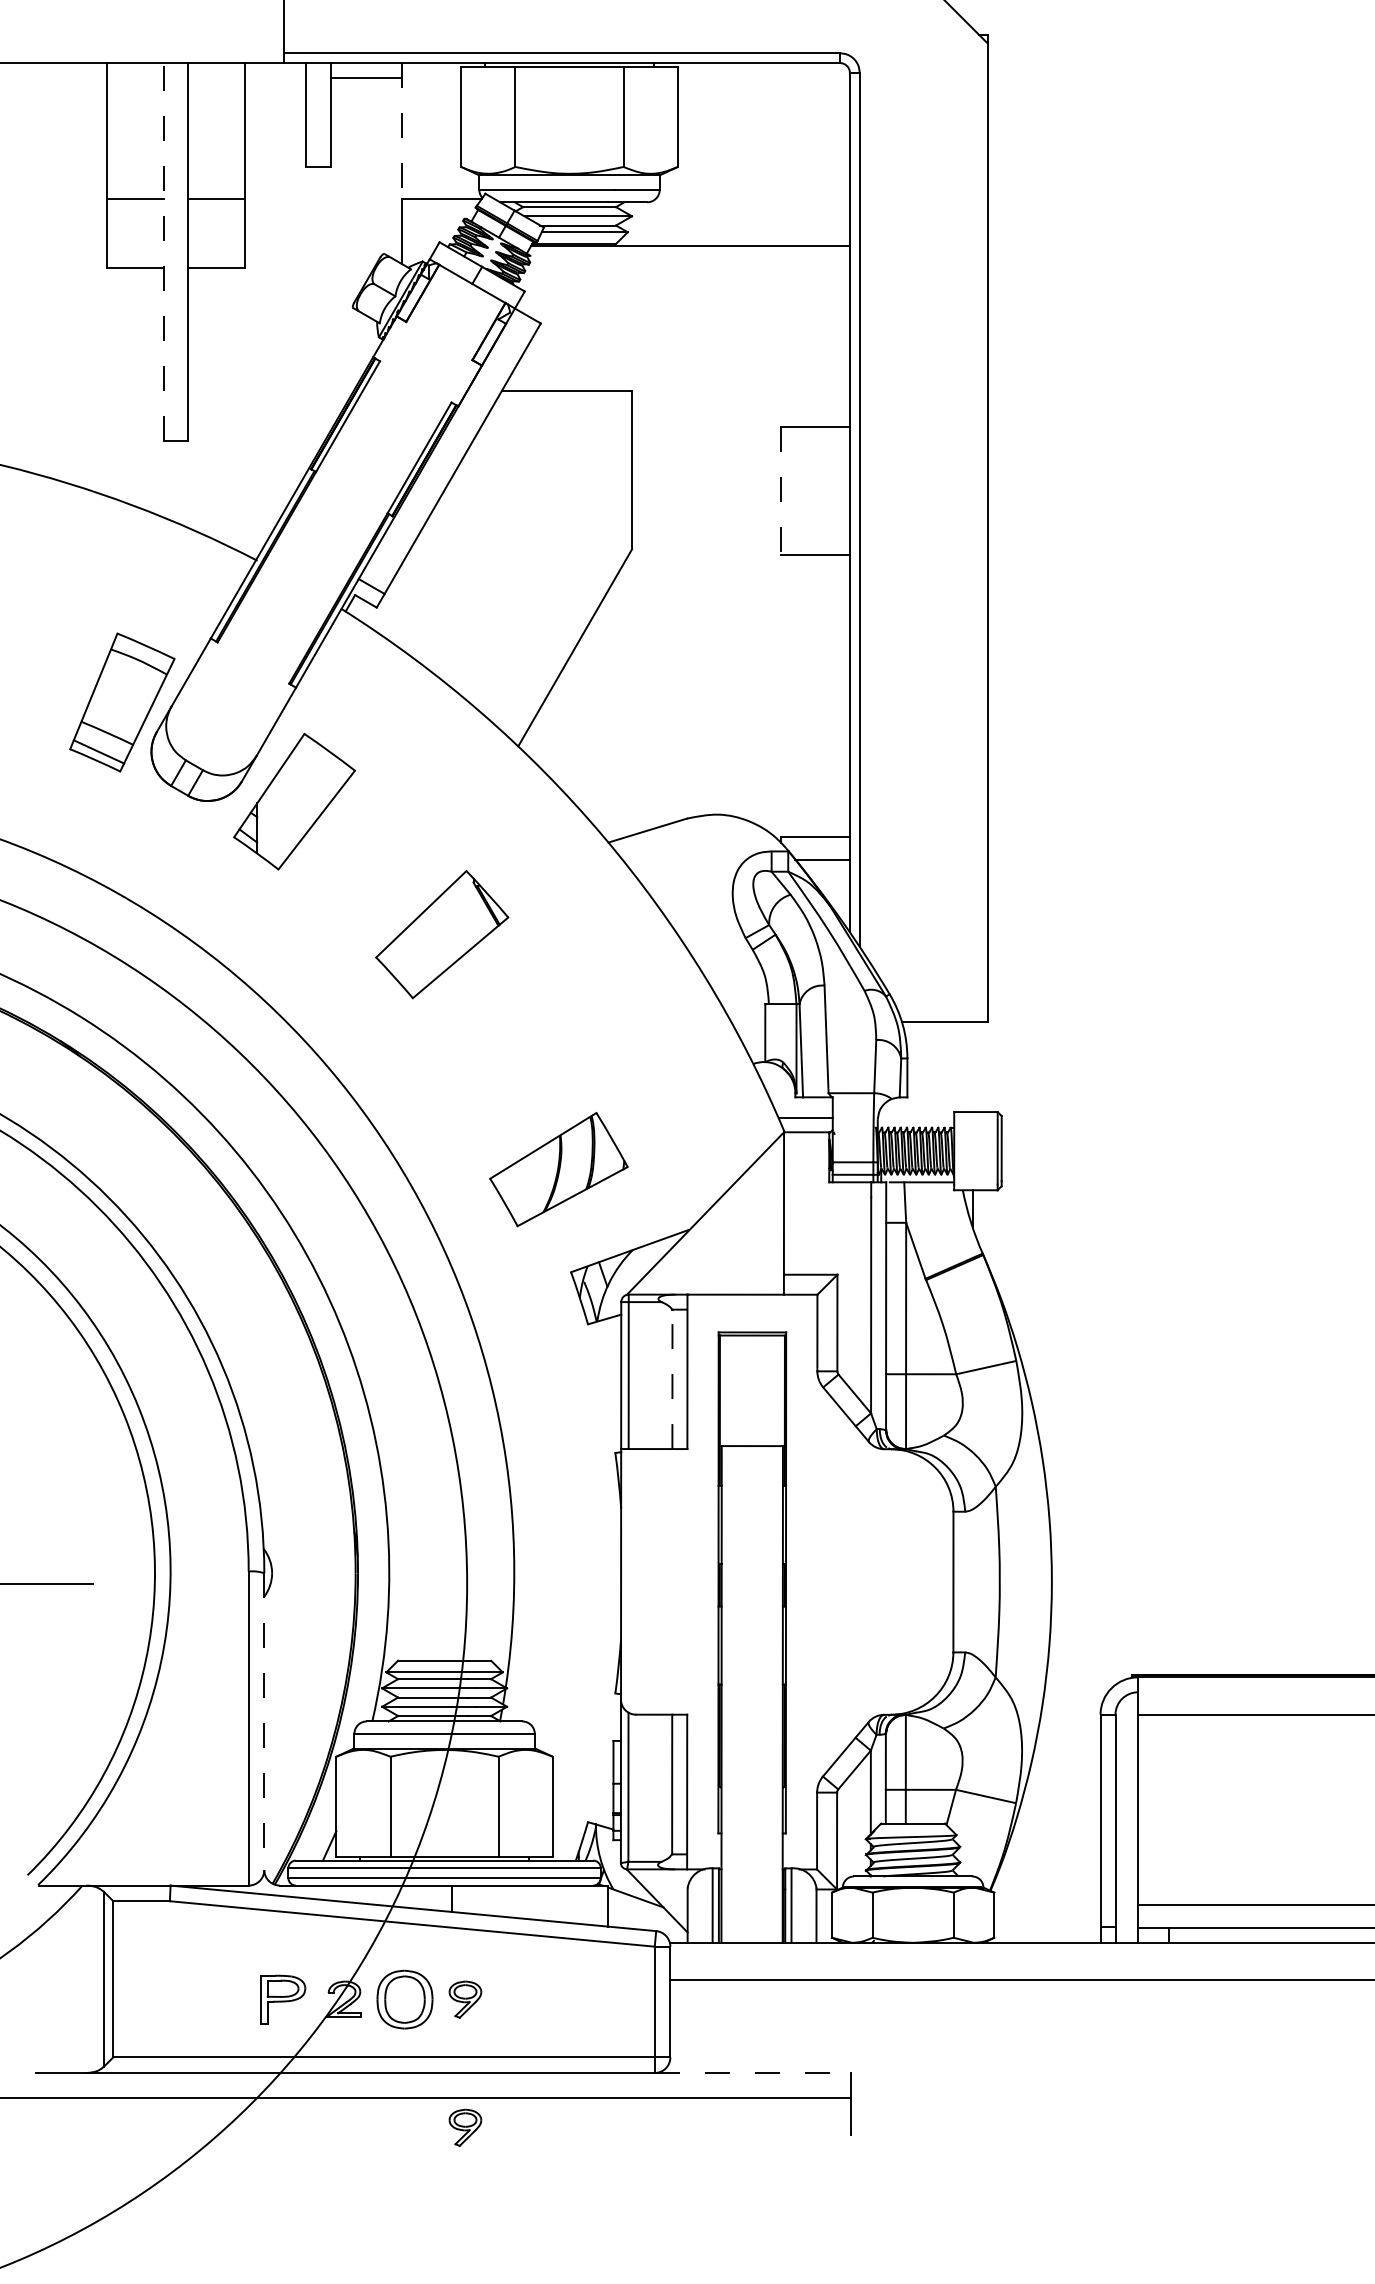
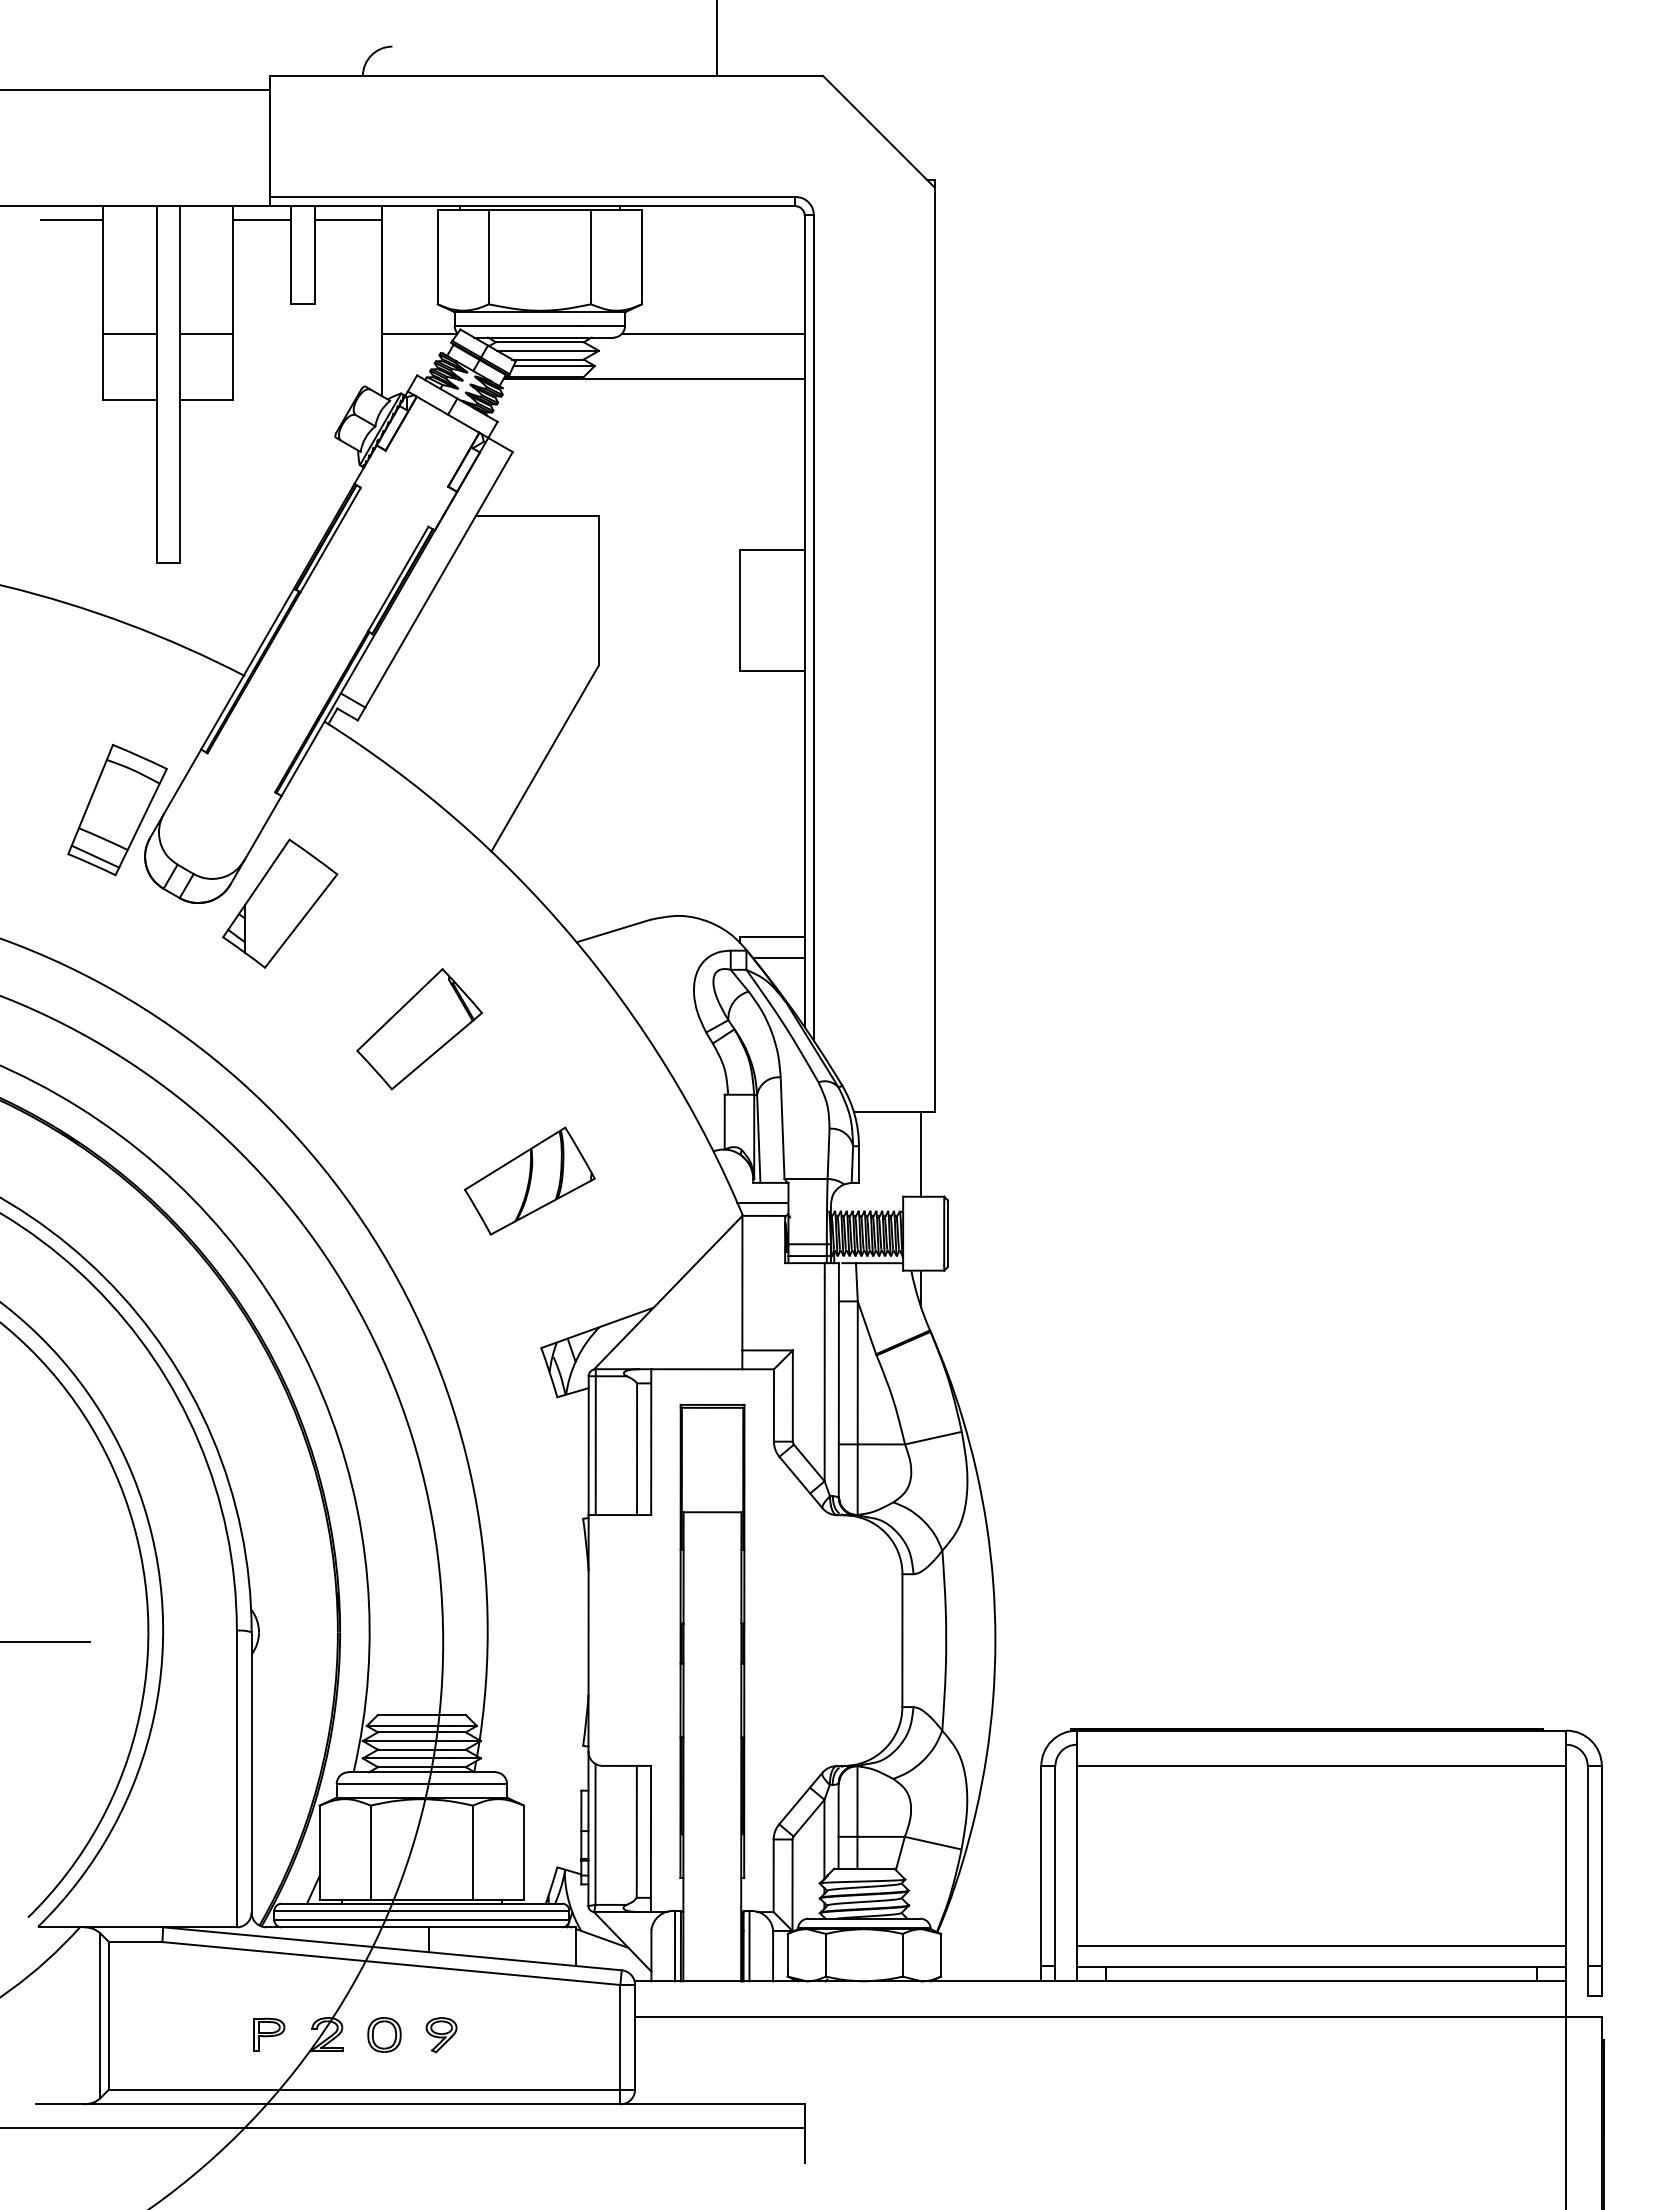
line: (73, 78) -> (71, 220), added
line: (275, 78) -> (262, 220), added
line: (401, 131) -> (381, 270), dashed -> solid
line: (752, 198) -> (712, 334), added
line: (163, 250) -> (156, 383), dashed -> solid
line: (780, 491) -> (739, 610), dashed -> solid
line: (972, 1067) -> (920, 1154), added
part: (558, 1168) -> (529, 1180), moved
line: (672, 1379) -> (637, 1449), dashed -> solid
line: (264, 1721) -> (251, 1772), dashed -> solid
part: (283, 1999) -> (269, 2034), size x0.71
part: (405, 1999) -> (384, 2034), size x0.62
line: (752, 2073) -> (712, 2104), dashed -> solid
part: (465, 2128) -> (441, 2156), removed

